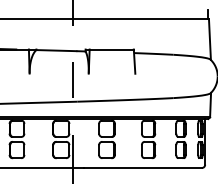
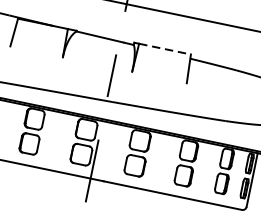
line: (112, 49) -> (165, 49), solid -> dashed

